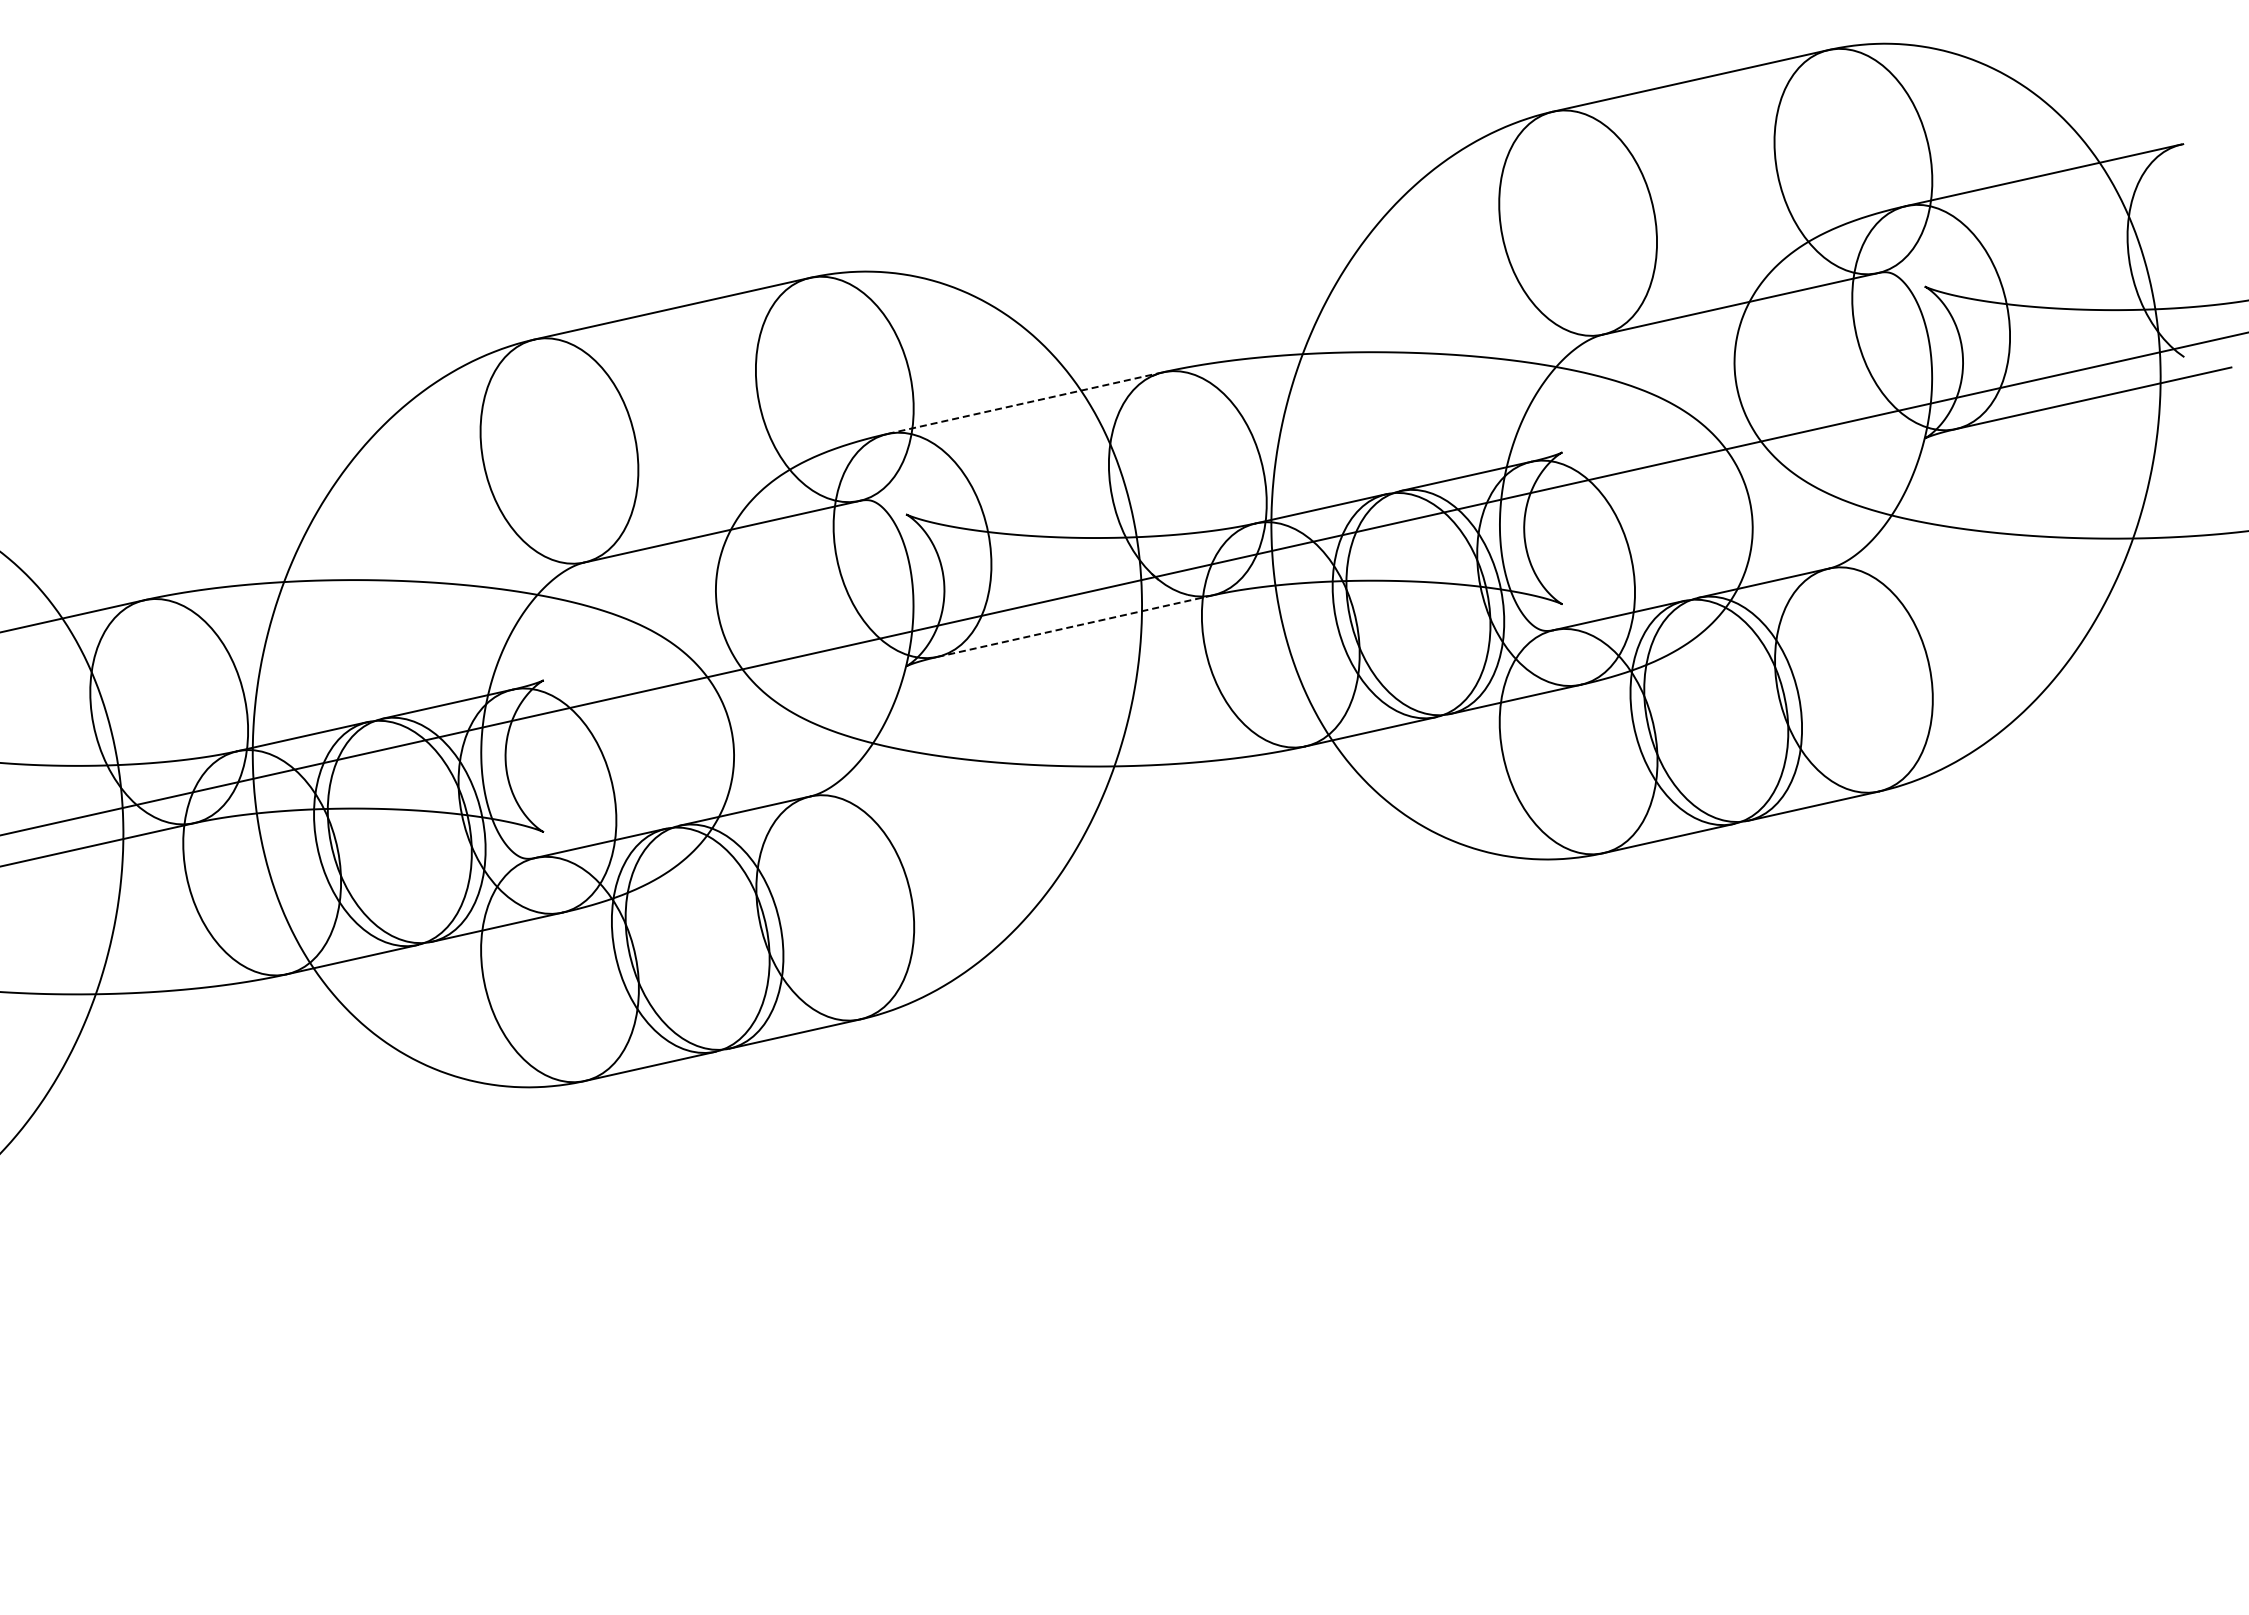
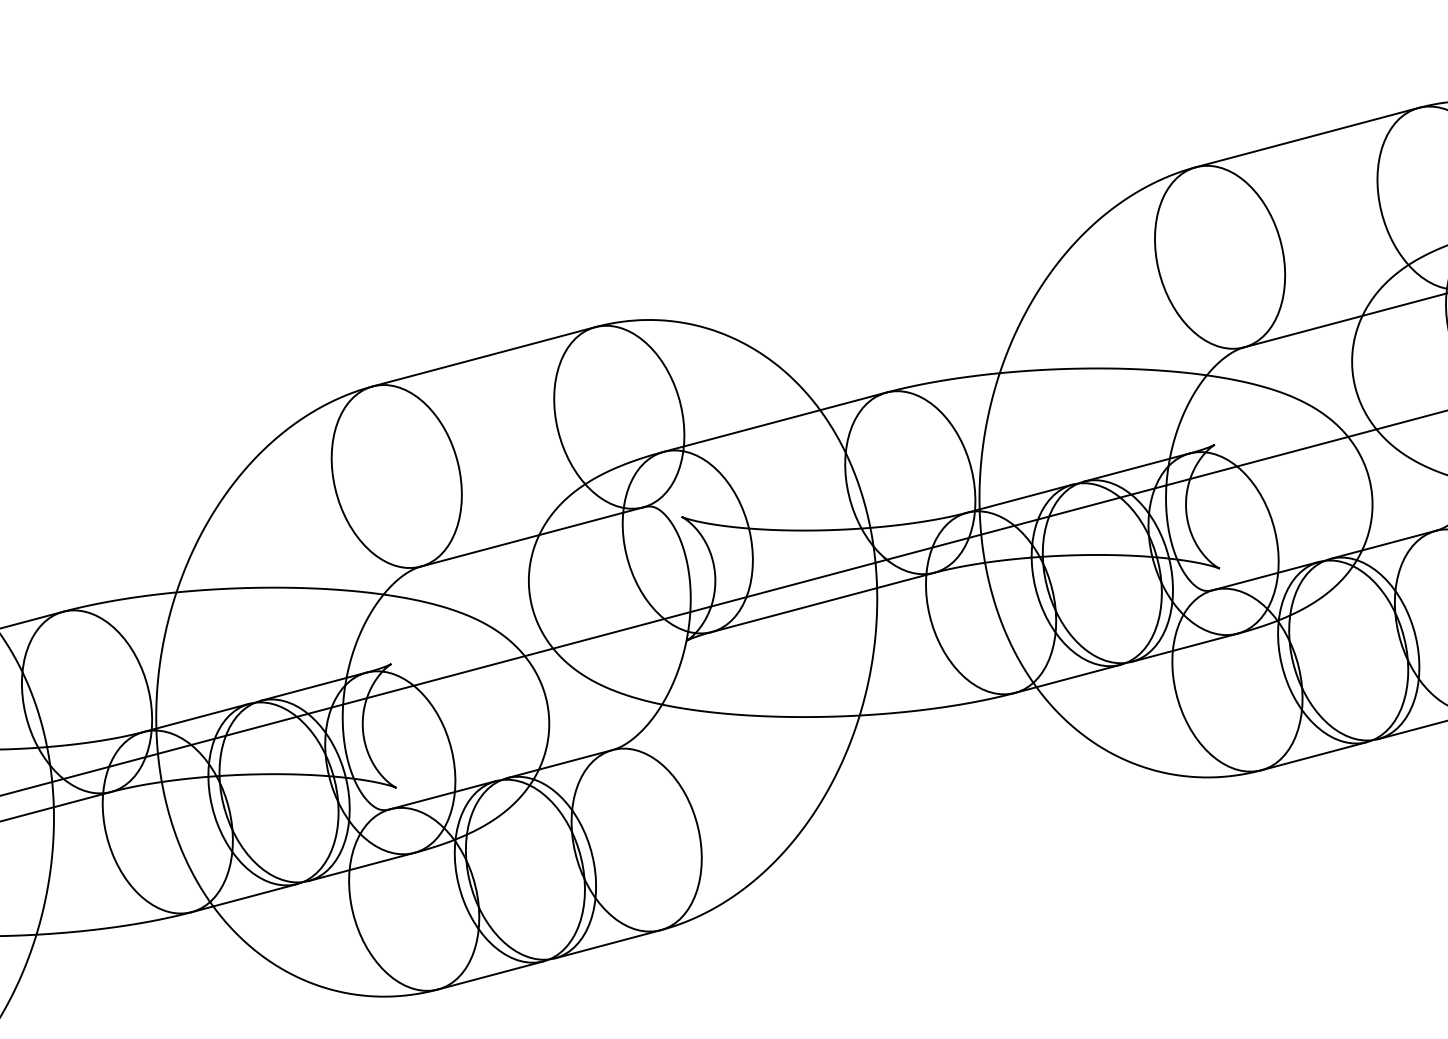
line: (1024, 403) -> (774, 422), dashed -> solid
line: (1075, 626) -> (823, 602), dashed -> solid

